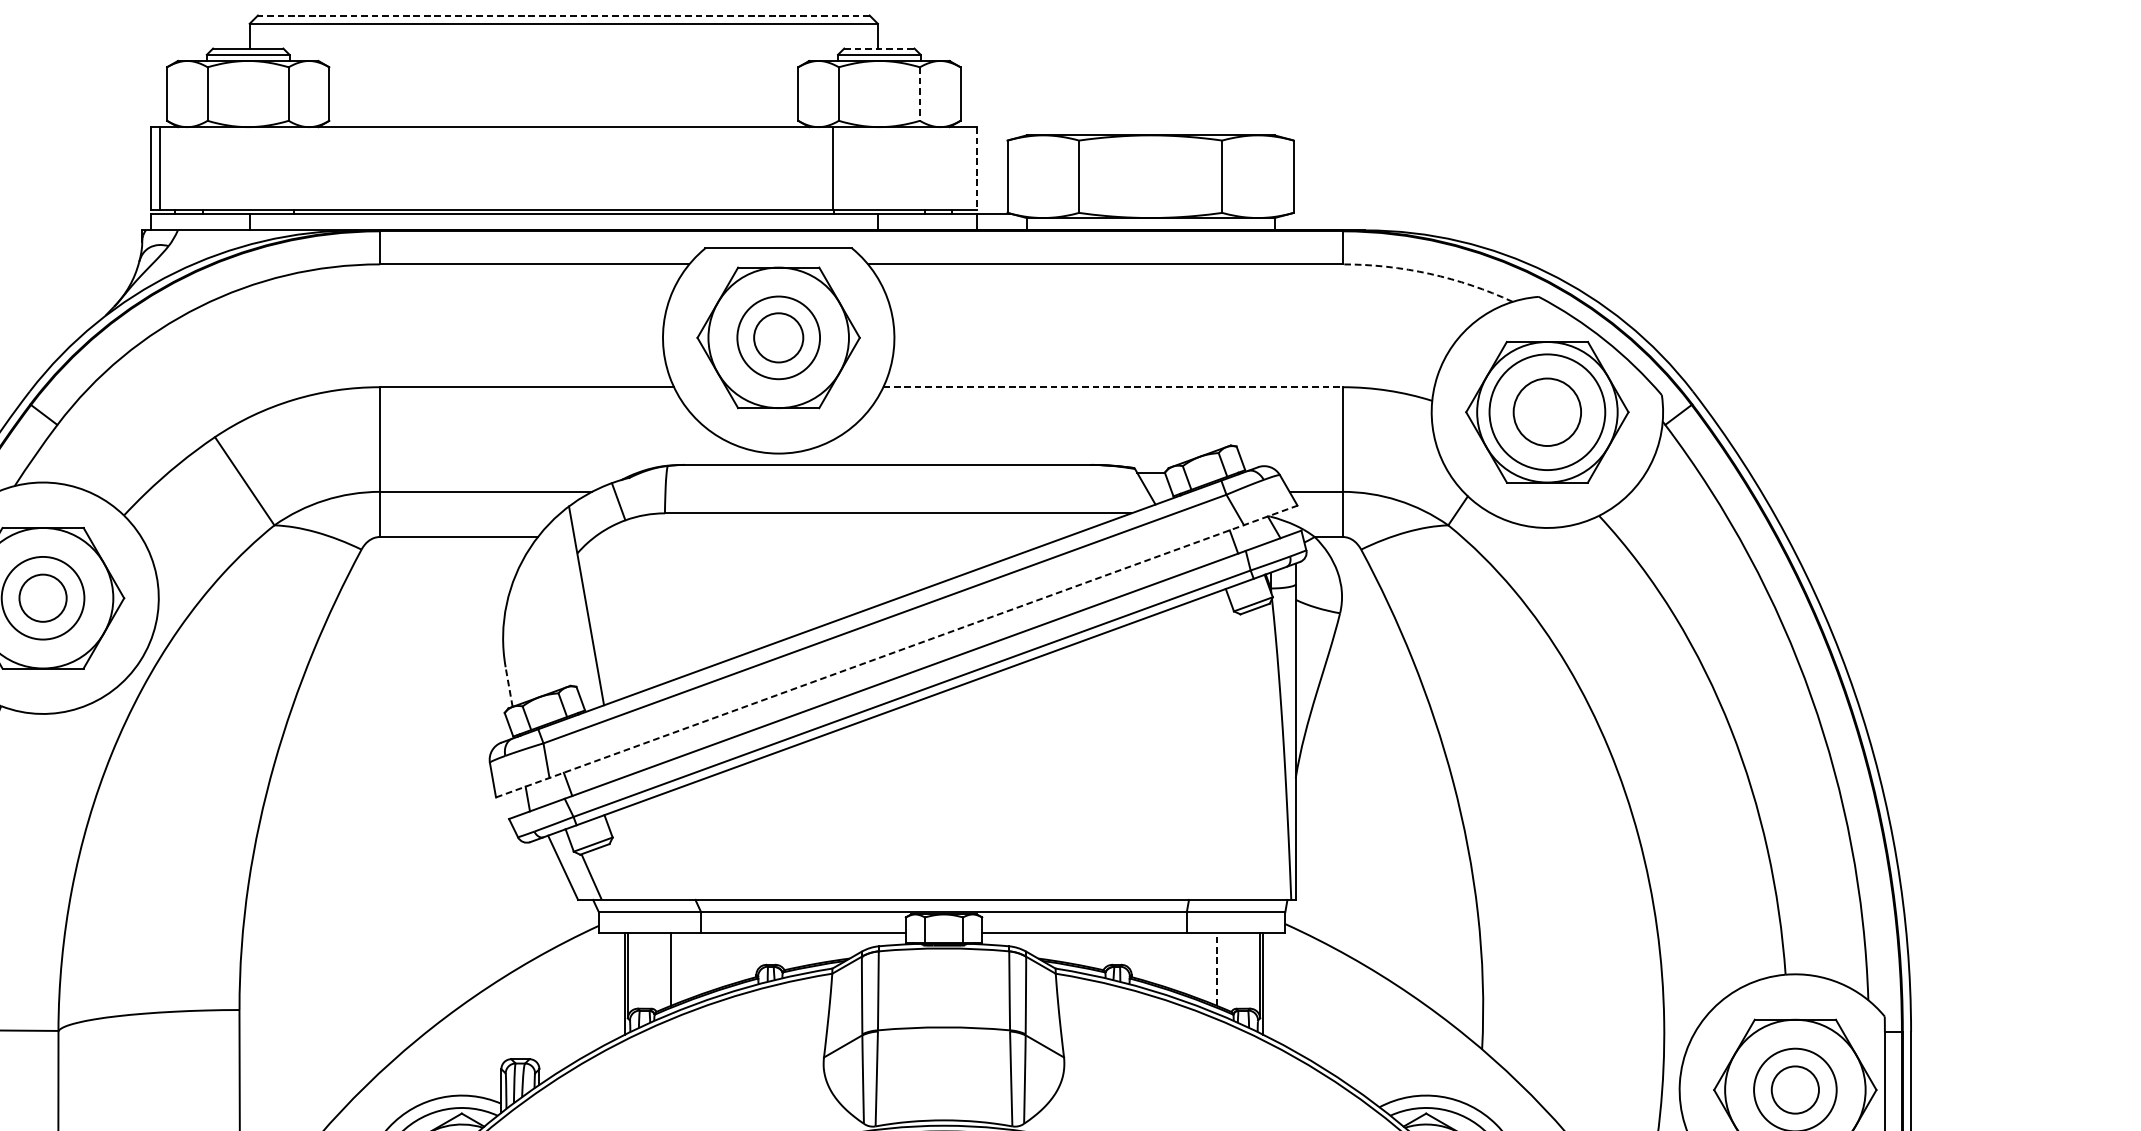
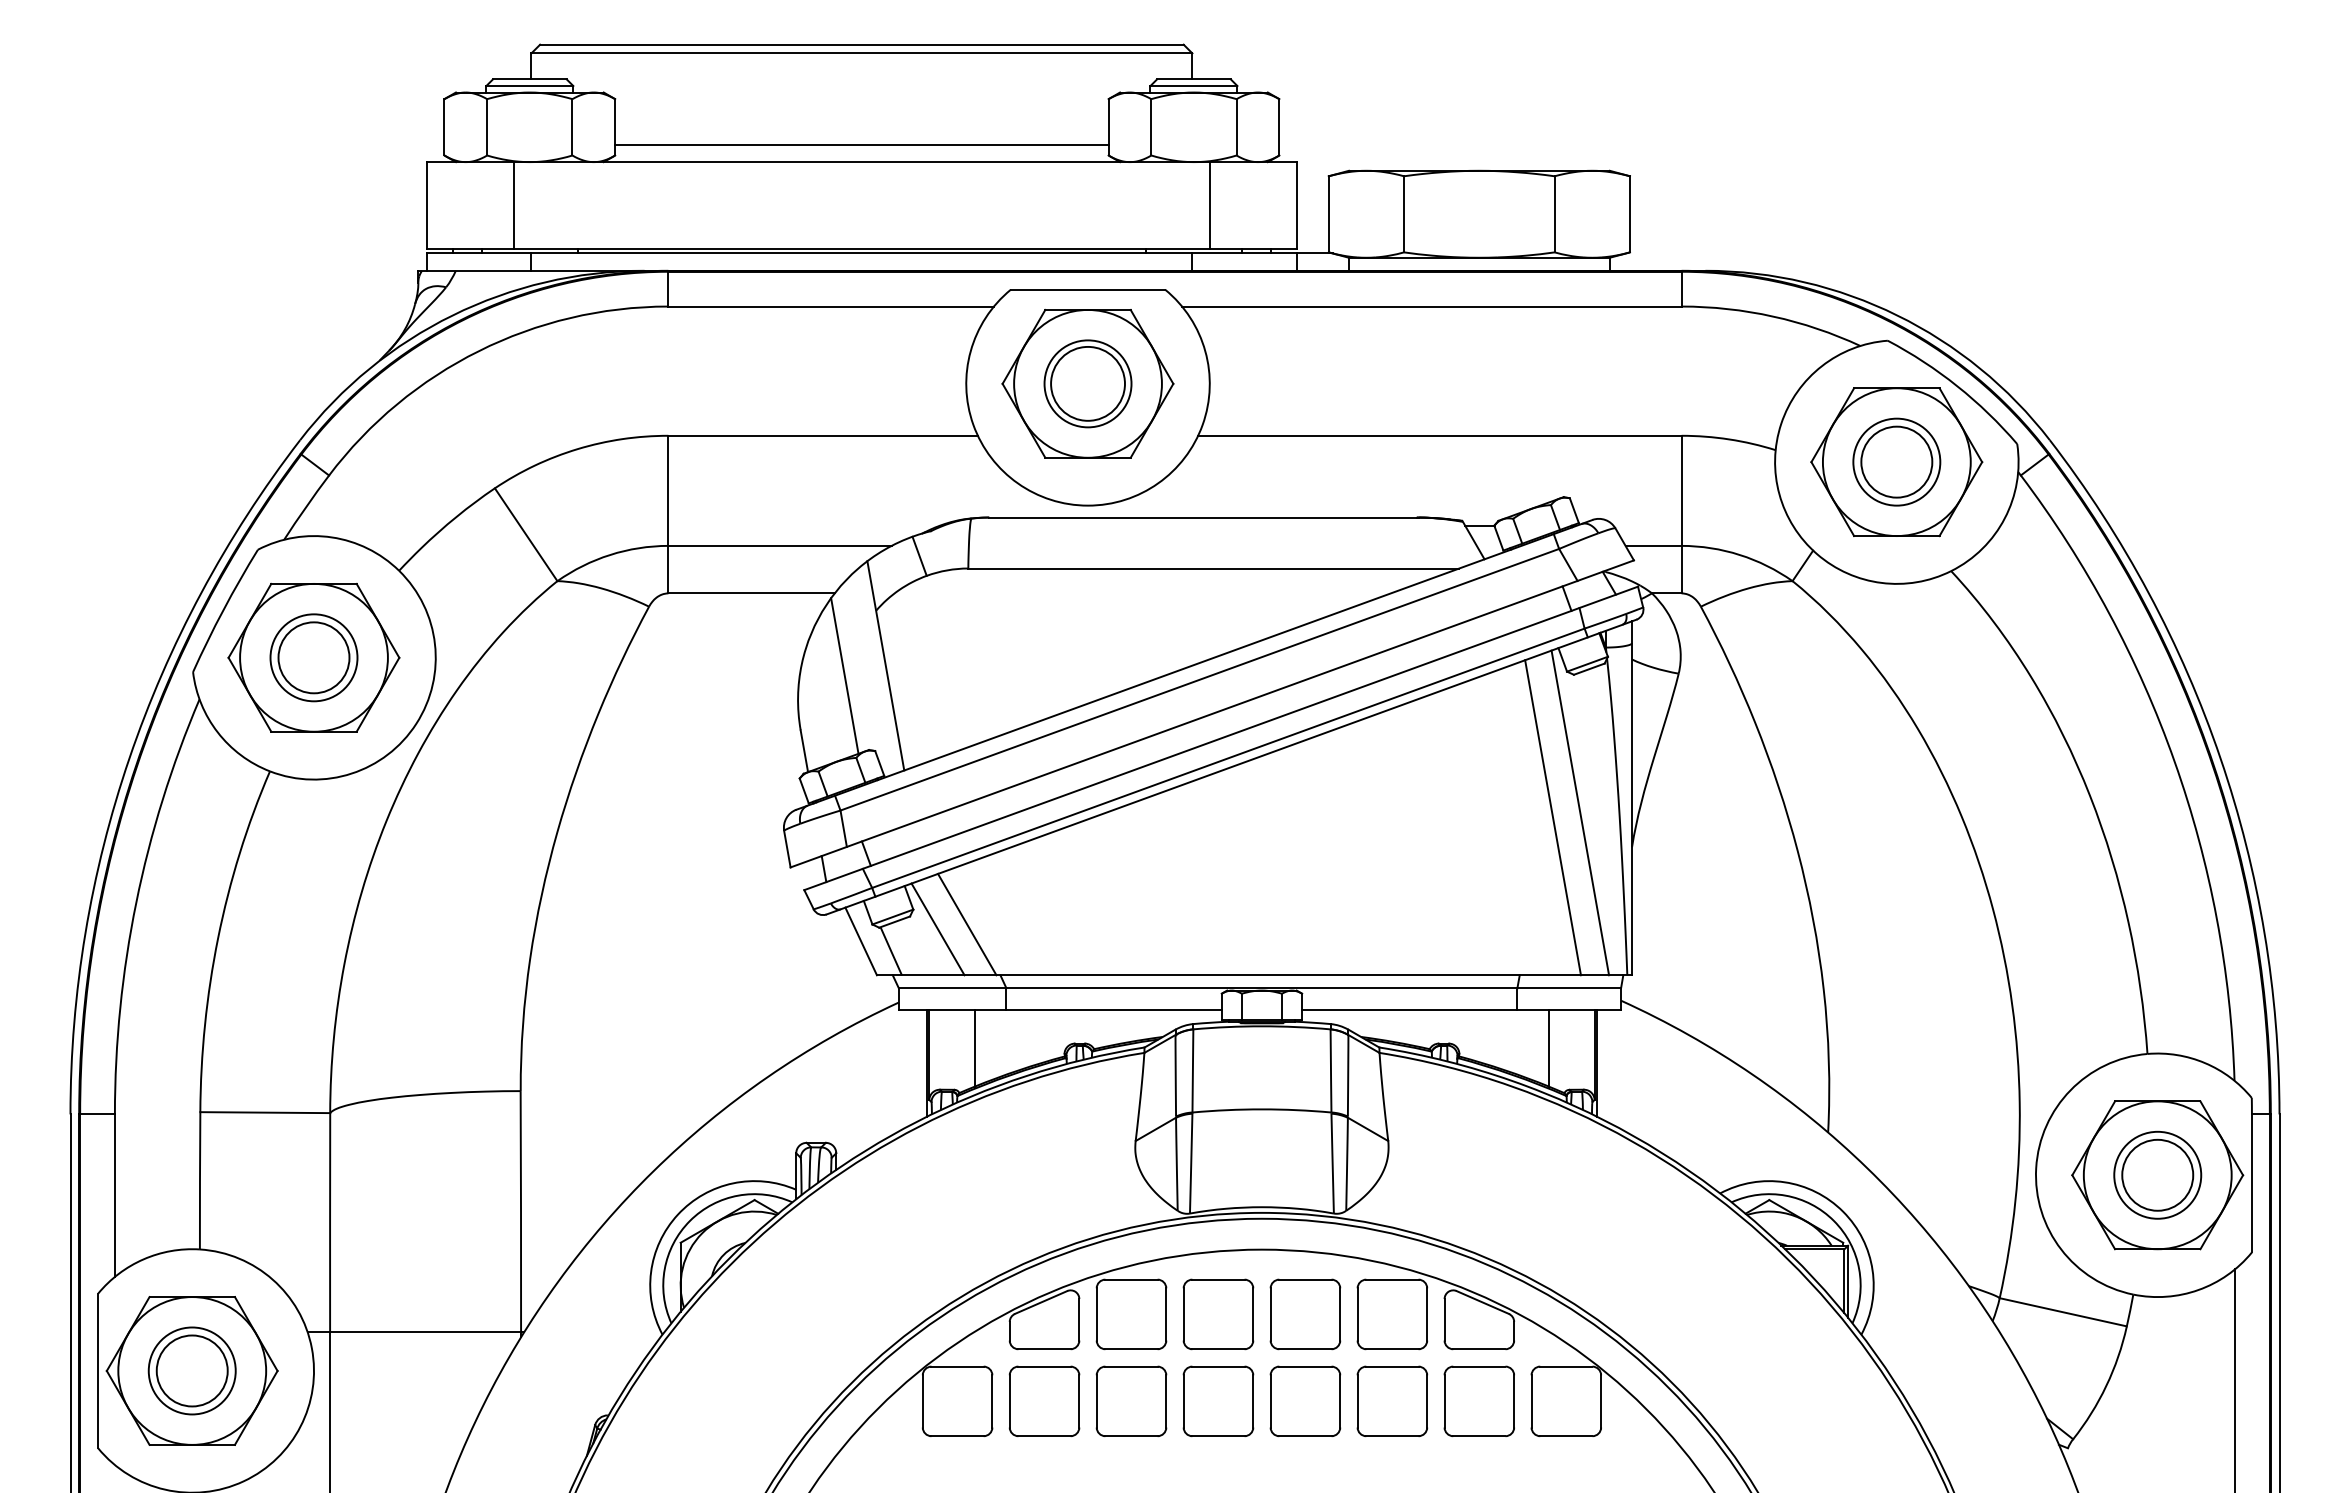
line: (563, 15) -> (861, 44), dashed -> solid
line: (878, 48) -> (1193, 79), dashed -> solid
line: (919, 94) -> (1236, 127), dashed -> solid
line: (563, 110) -> (861, 144), added
line: (160, 168) -> (514, 205), moved
line: (832, 168) -> (1209, 205), moved
line: (976, 169) -> (1296, 206), dashed -> solid
arc: (1430, 273) -> (1773, 316), dashed -> solid
circle: (778, 337) -> (1087, 383), size x1.43
line: (1112, 386) -> (1439, 435), dashed -> solid
circle: (1547, 411) -> (1896, 461), size x0.71
circle: (42, 597) -> (313, 657), size x1.43
line: (547, 615) -> (844, 675), added
line: (897, 651) -> (1212, 713), dashed -> solid
line: (509, 686) -> (804, 750), dashed -> solid
line: (1246, 745) -> (1580, 812), added
line: (1220, 749) -> (1552, 817), added
line: (664, 851) -> (967, 924), added
line: (635, 856) -> (937, 929), added
line: (1217, 968) -> (1549, 1047), dashed -> solid
circle: (1795, 1089) -> (2157, 1174), size x1.43

